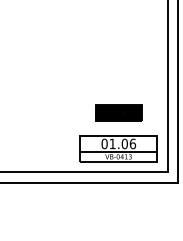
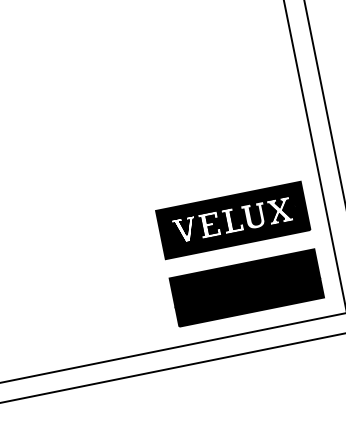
part: (118, 112) -> (232, 219), size x1.67
fill: (118, 148) -> (246, 286), added

